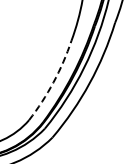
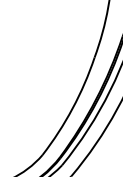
arc: (53, 82) -> (72, 108), dashed -> solid

